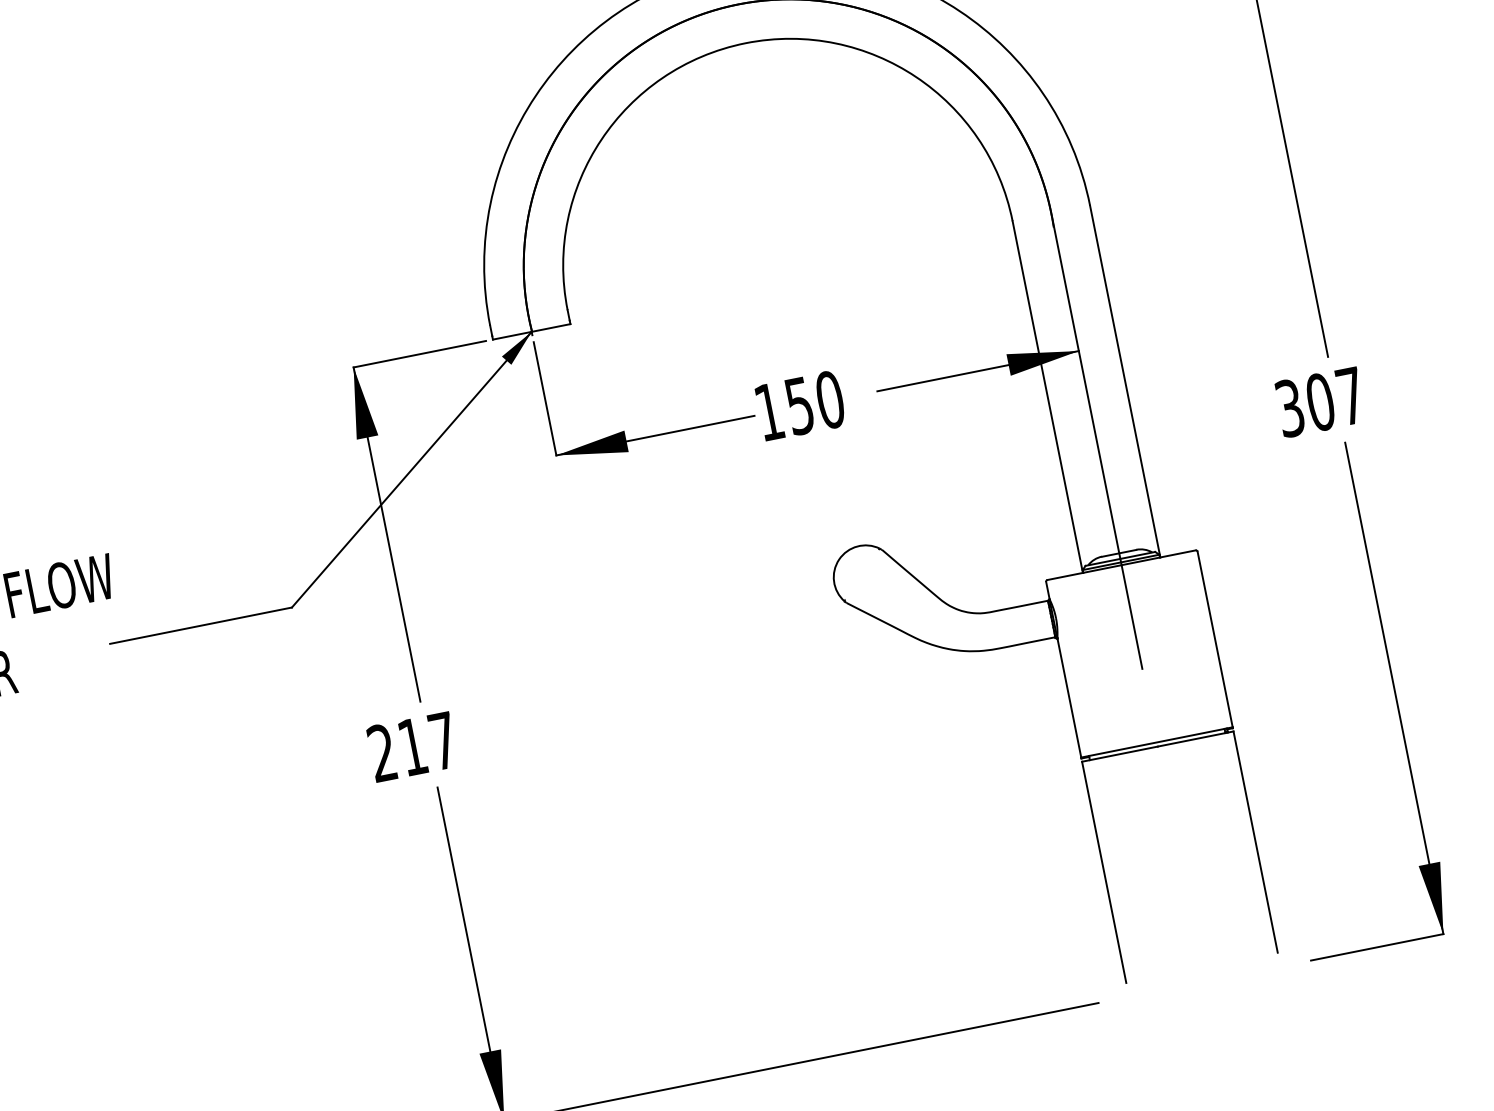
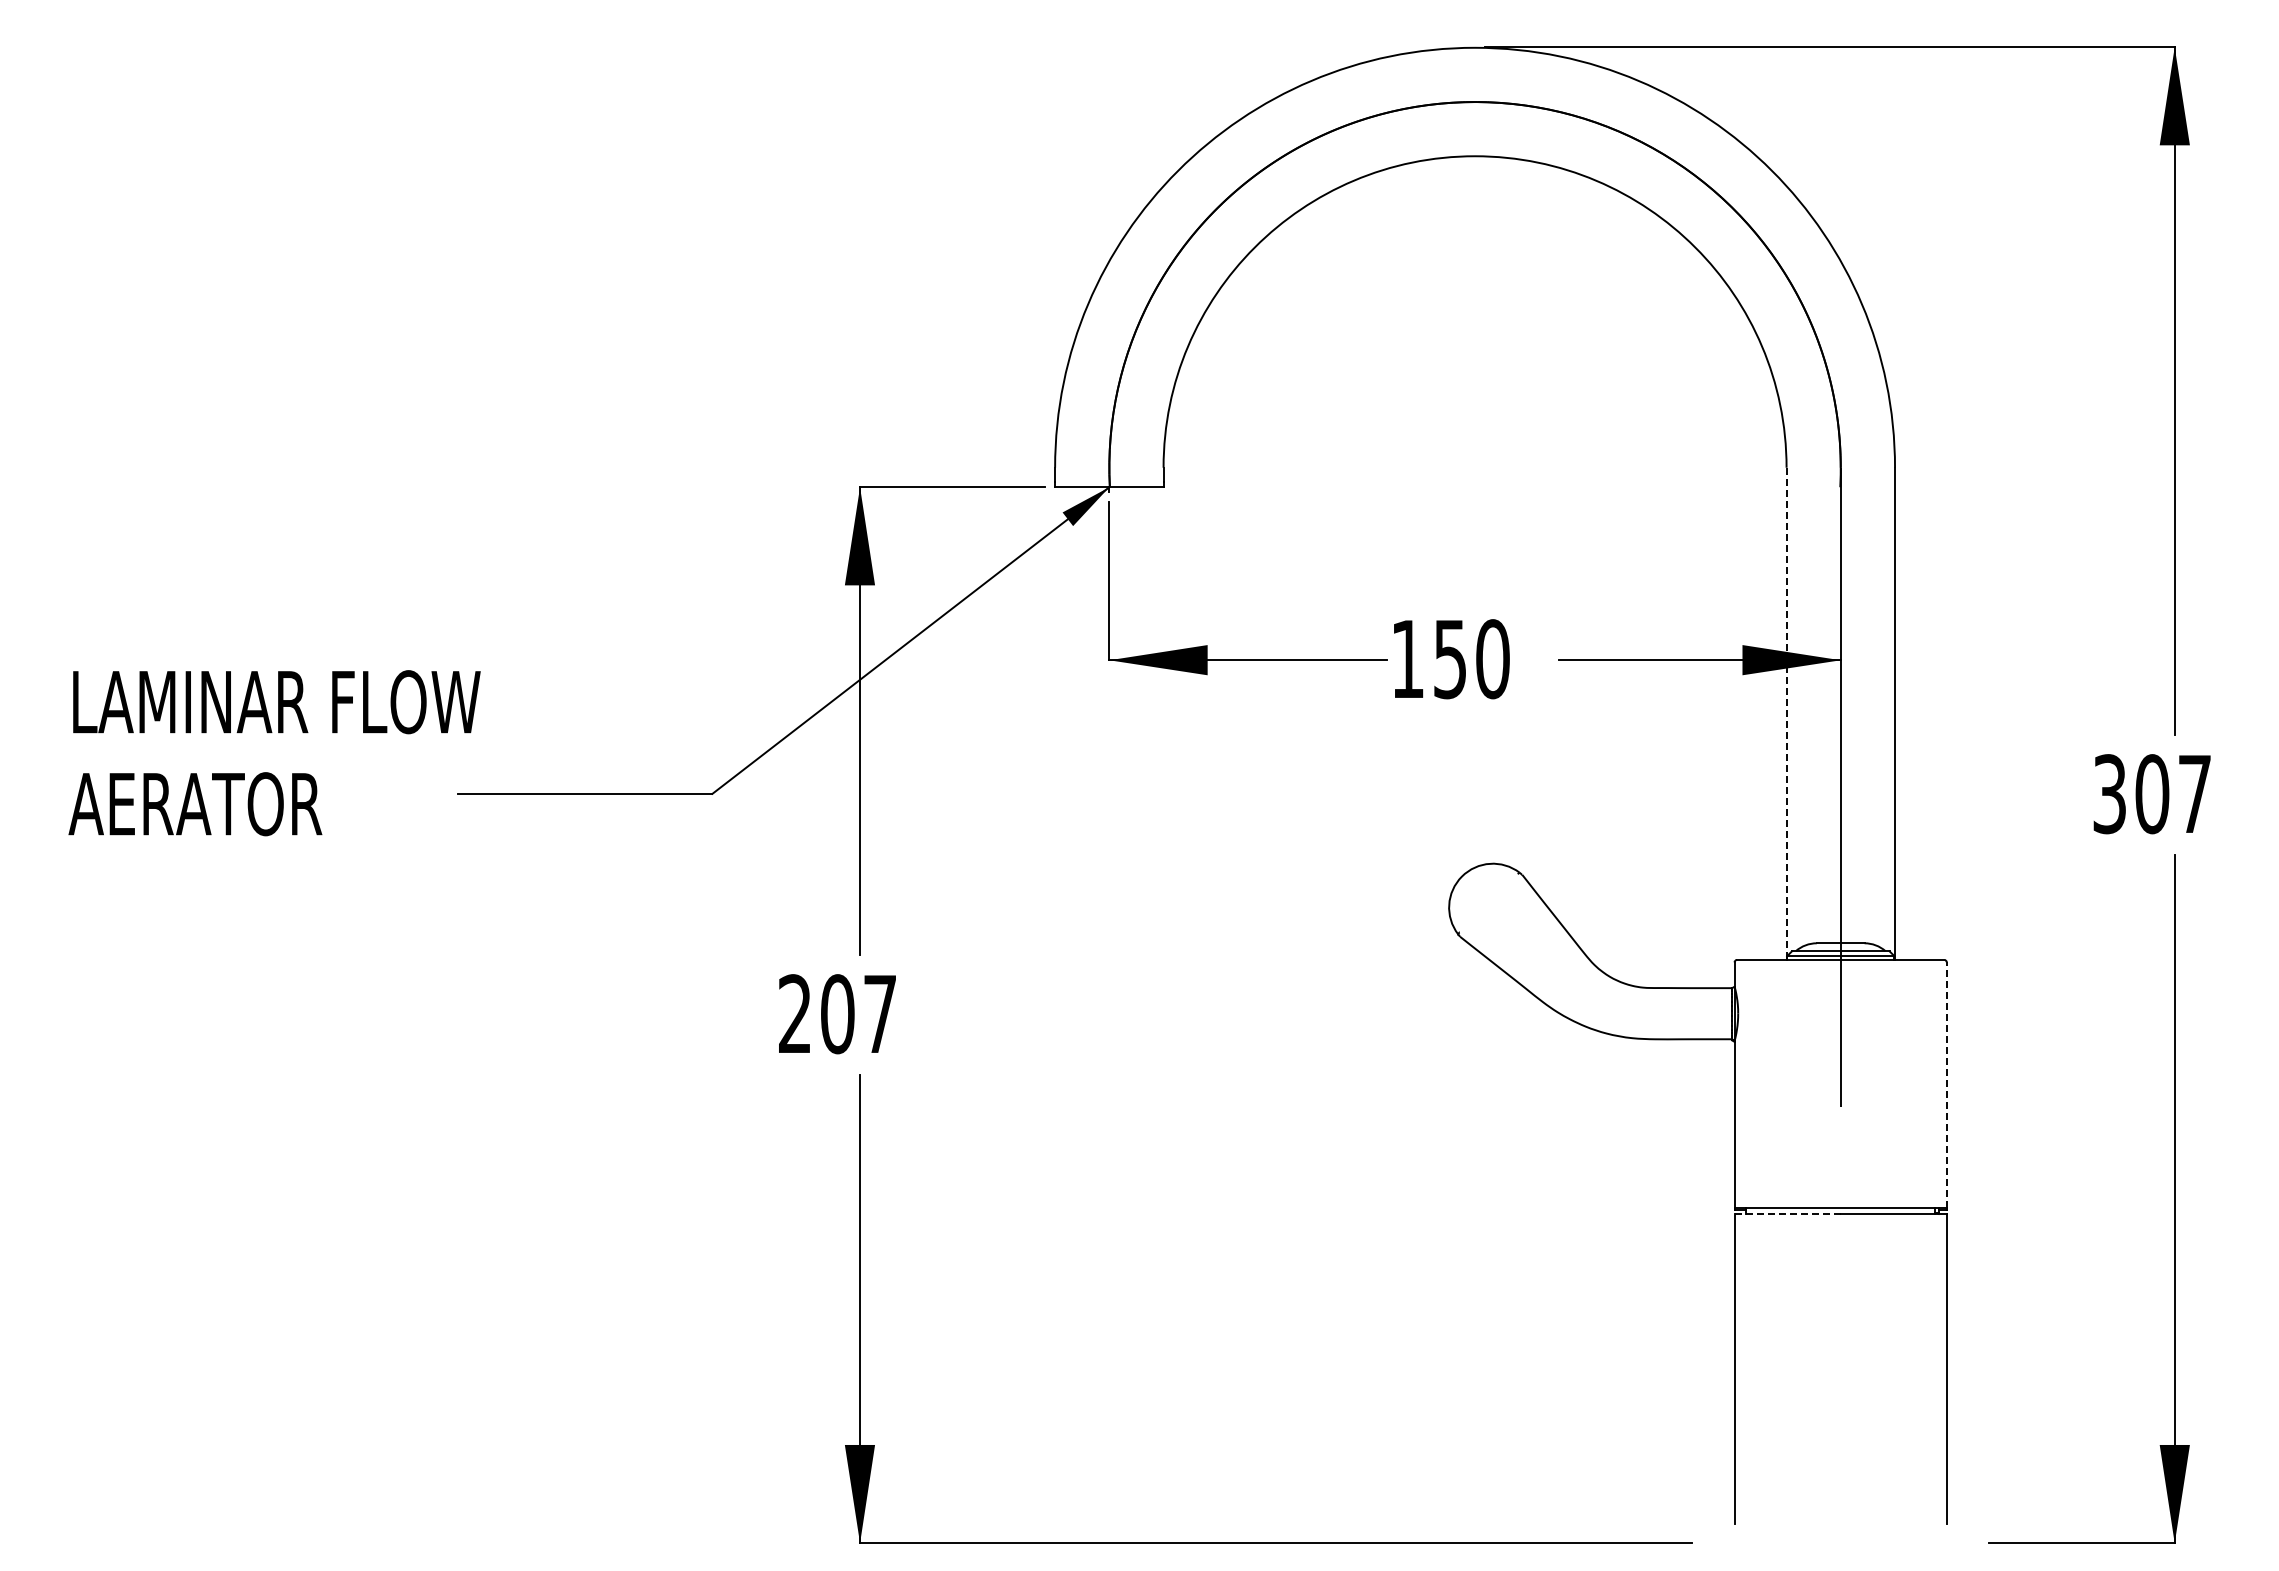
line: (1047, 397) -> (1786, 714), solid -> dashed
line: (1215, 639) -> (1946, 1085), solid -> dashed
text: (412, 747) -> (837, 1014), 217 -> 207
line: (1119, 754) -> (1787, 1214), solid -> dashed

